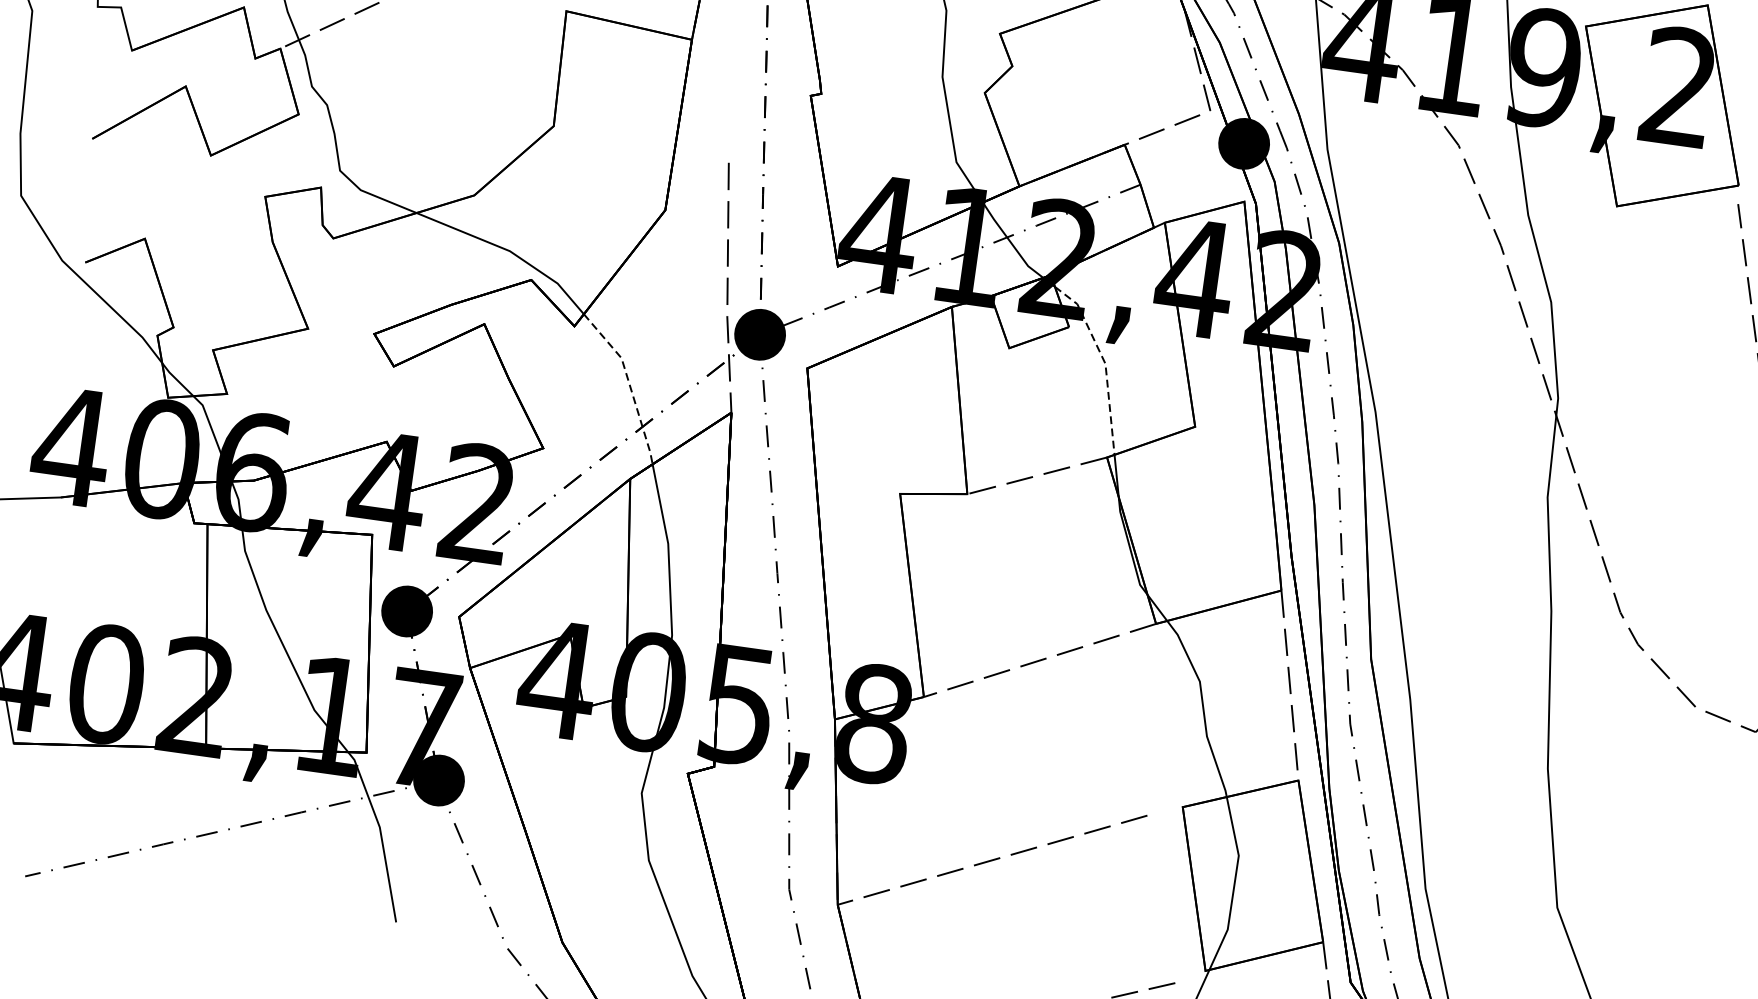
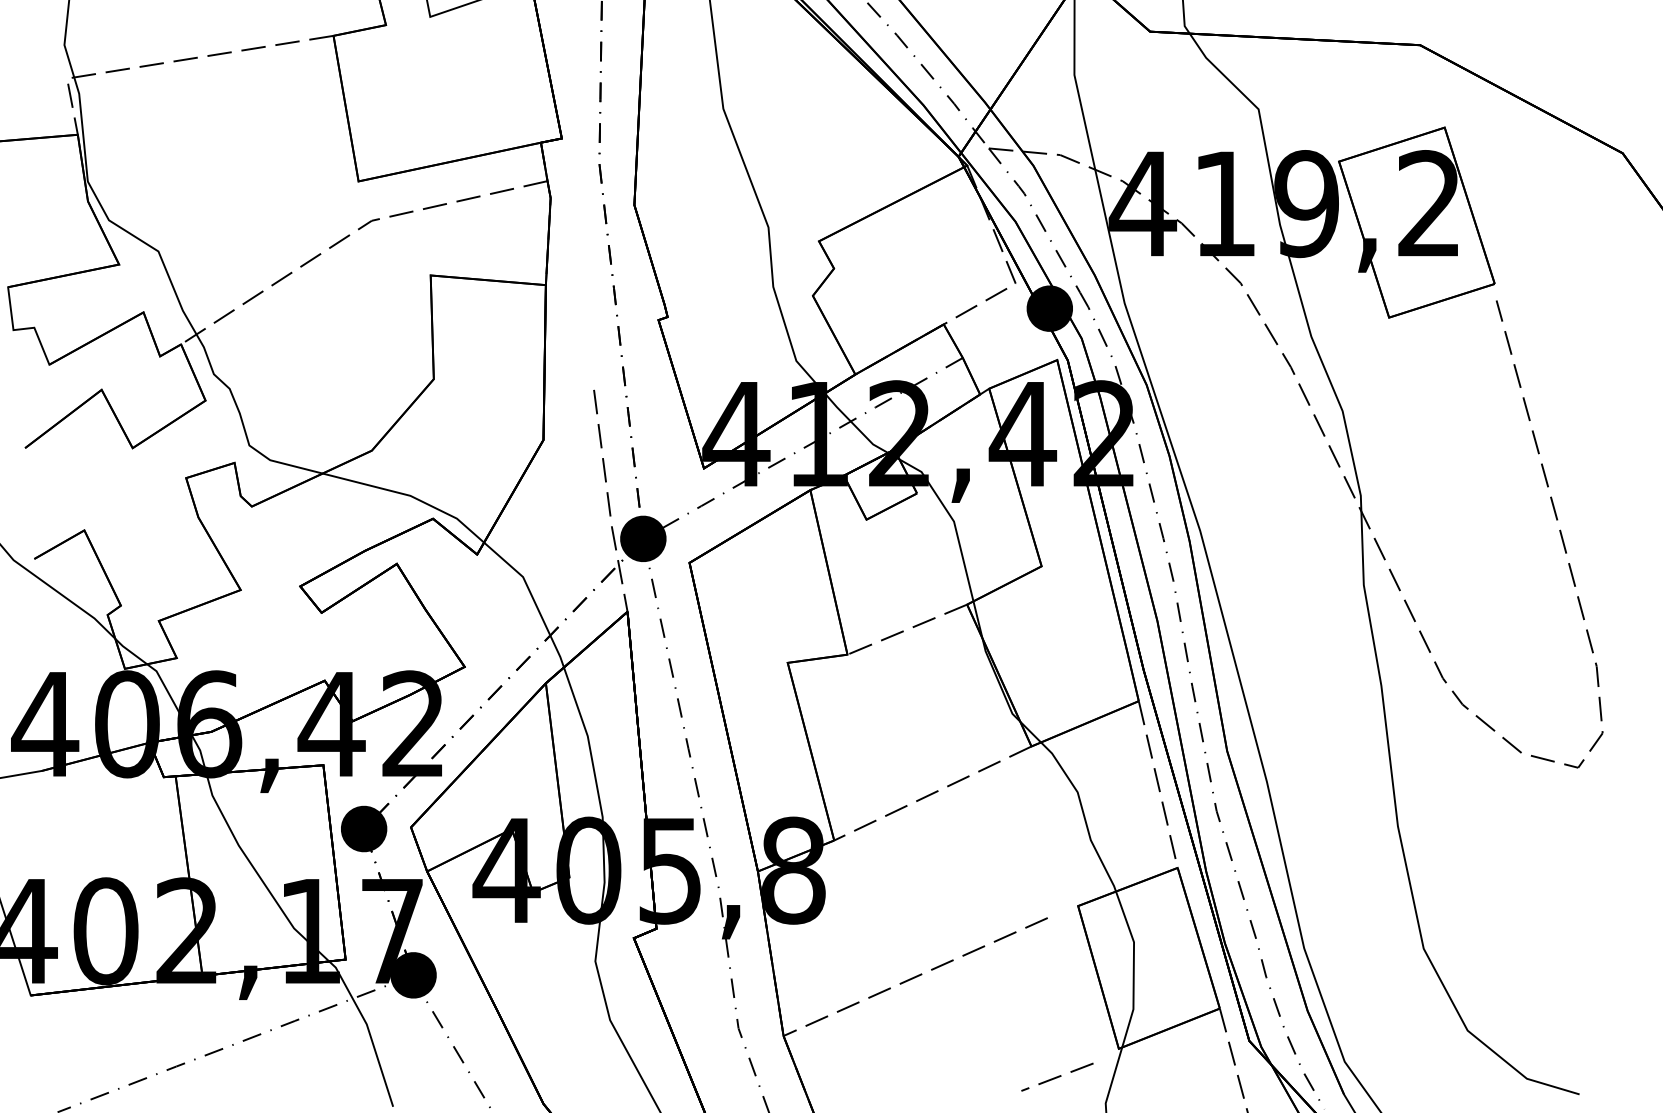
line: (1105, 362) -> (953, 520), dashed -> solid
line: (629, 383) -> (533, 598), dashed -> solid

